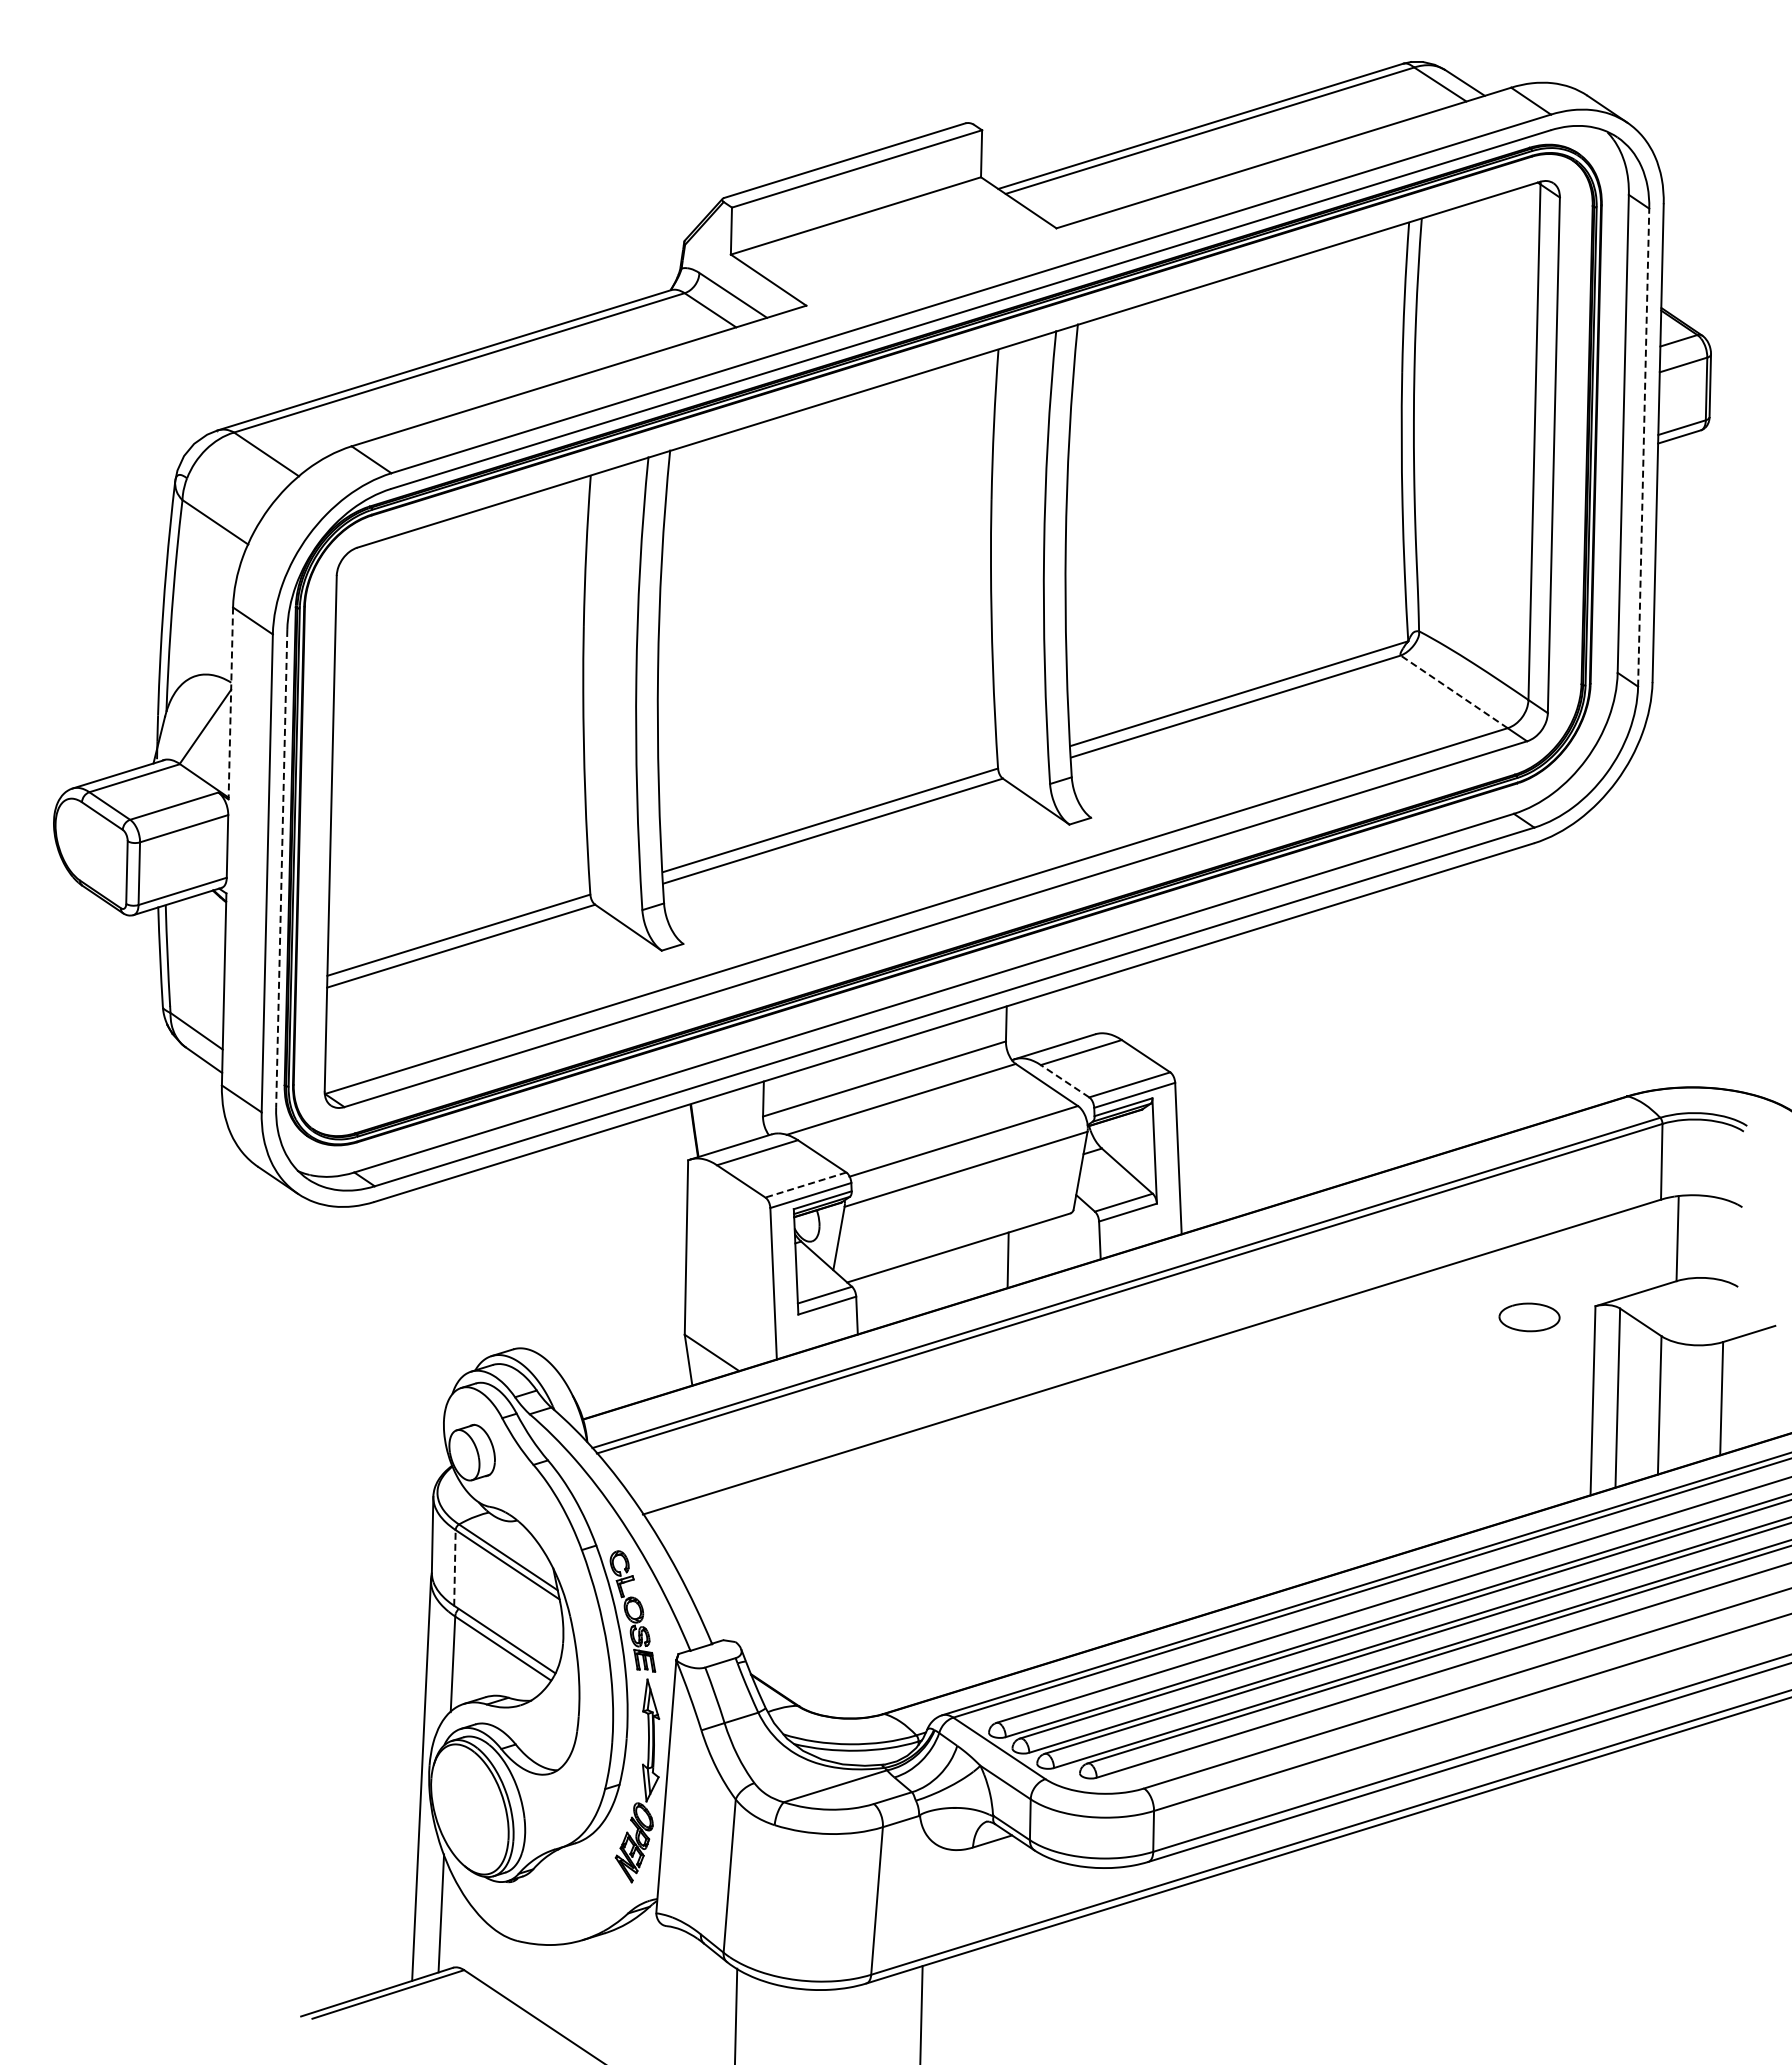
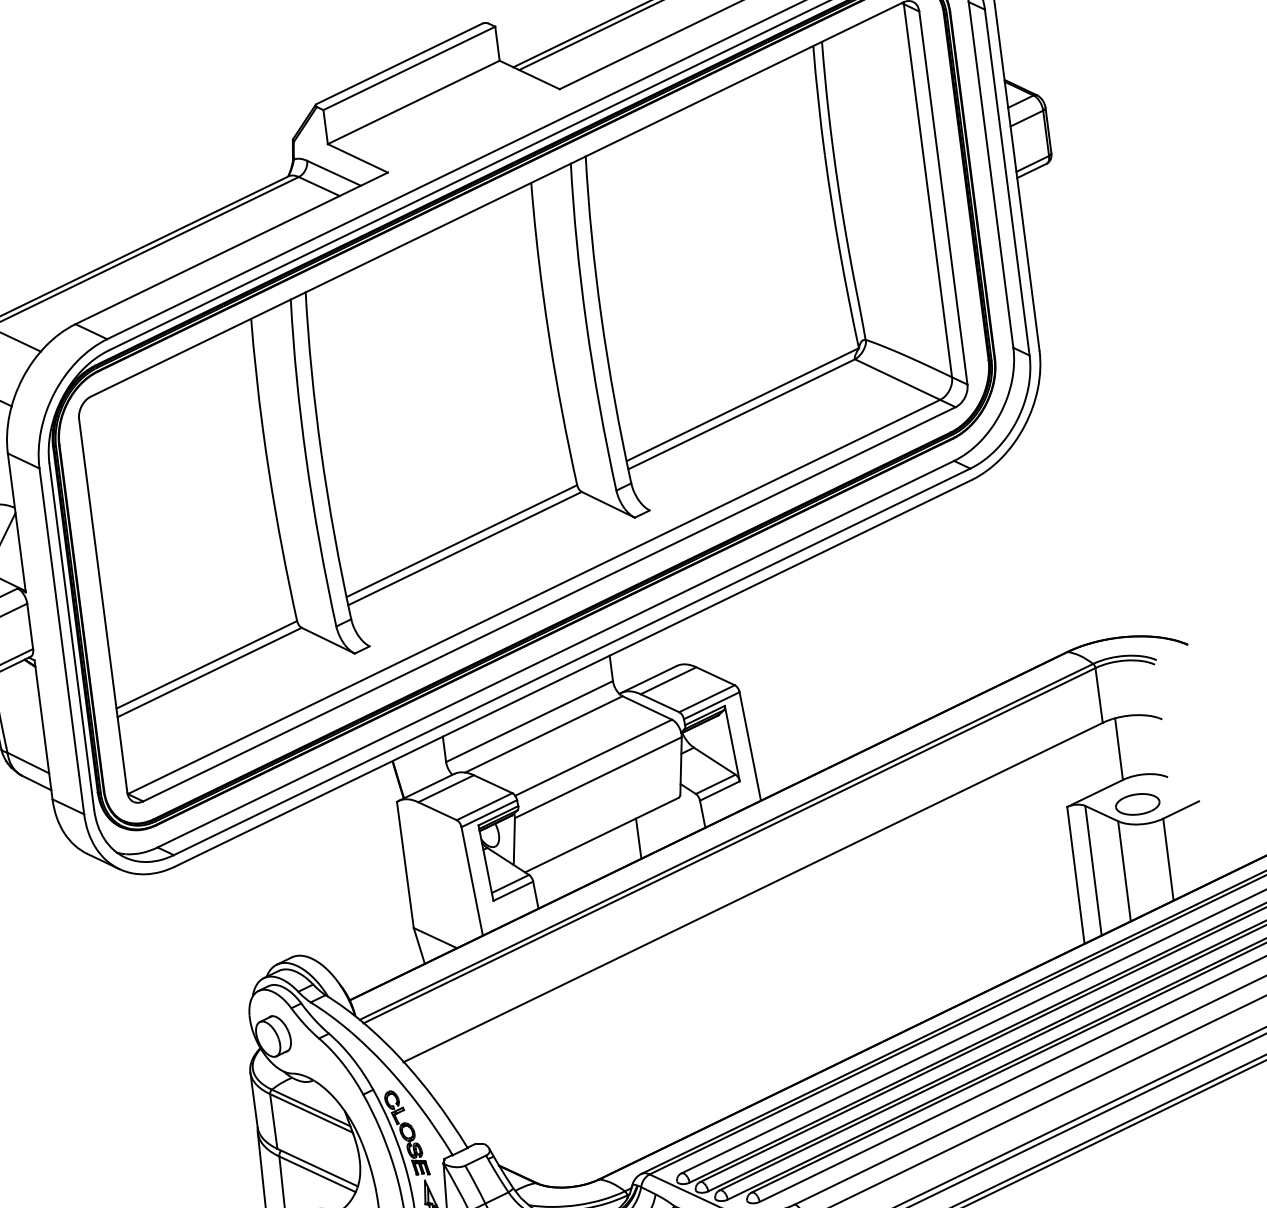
line: (1643, 447) -> (1007, 182), dashed -> solid
line: (1454, 691) -> (897, 379), dashed -> solid
line: (230, 703) -> (16, 522), dashed -> solid
line: (281, 869) -> (71, 637), dashed -> solid
line: (1064, 1080) -> (659, 702), dashed -> solid
line: (805, 1185) -> (484, 807), dashed -> solid
part: (1529, 1317) -> (1137, 804), moved
line: (454, 1567) -> (273, 1121), dashed -> solid

